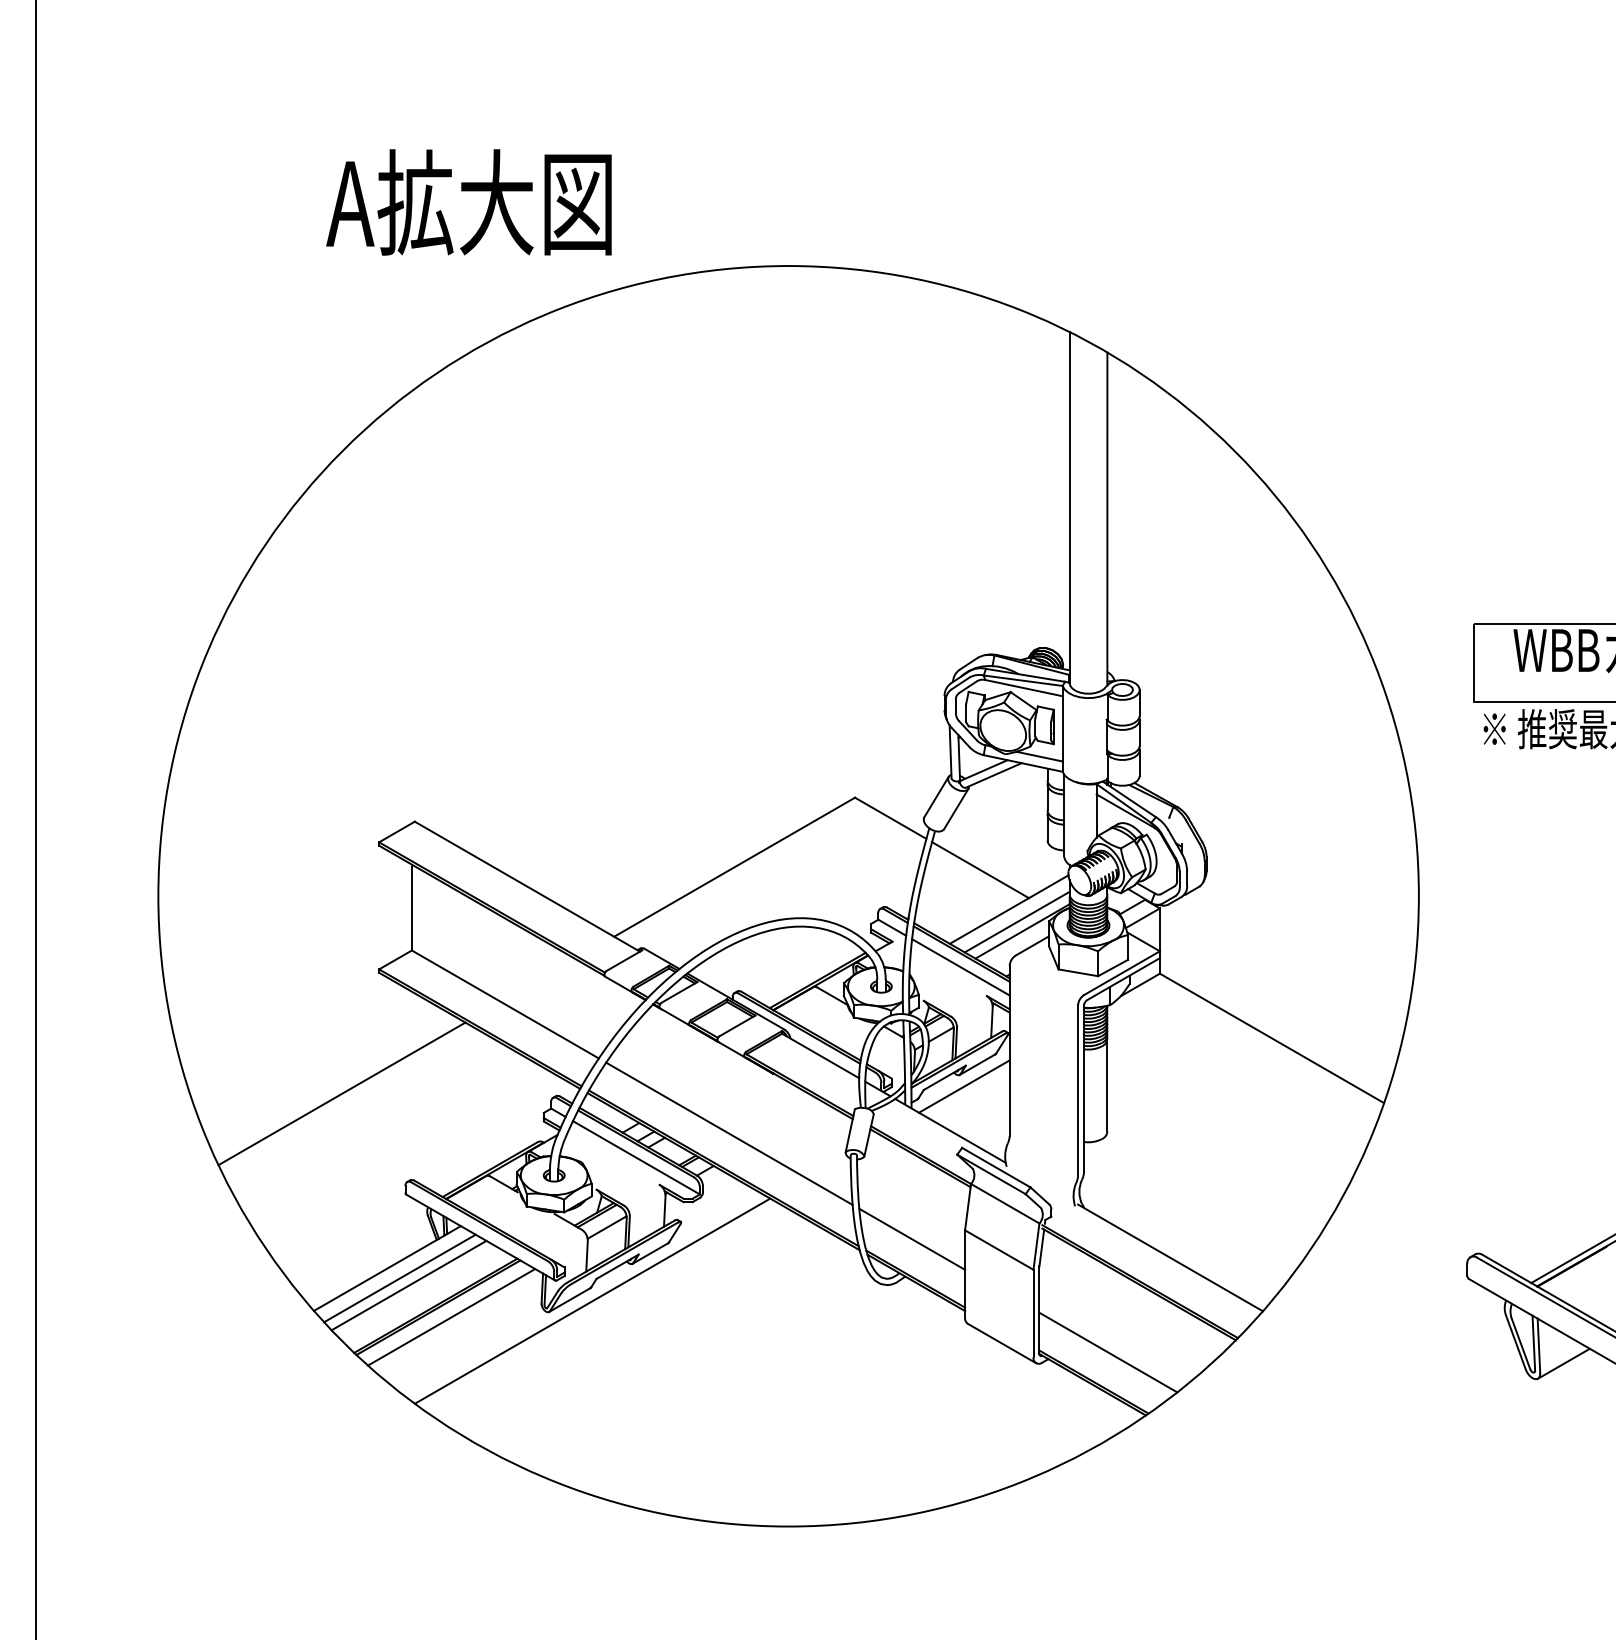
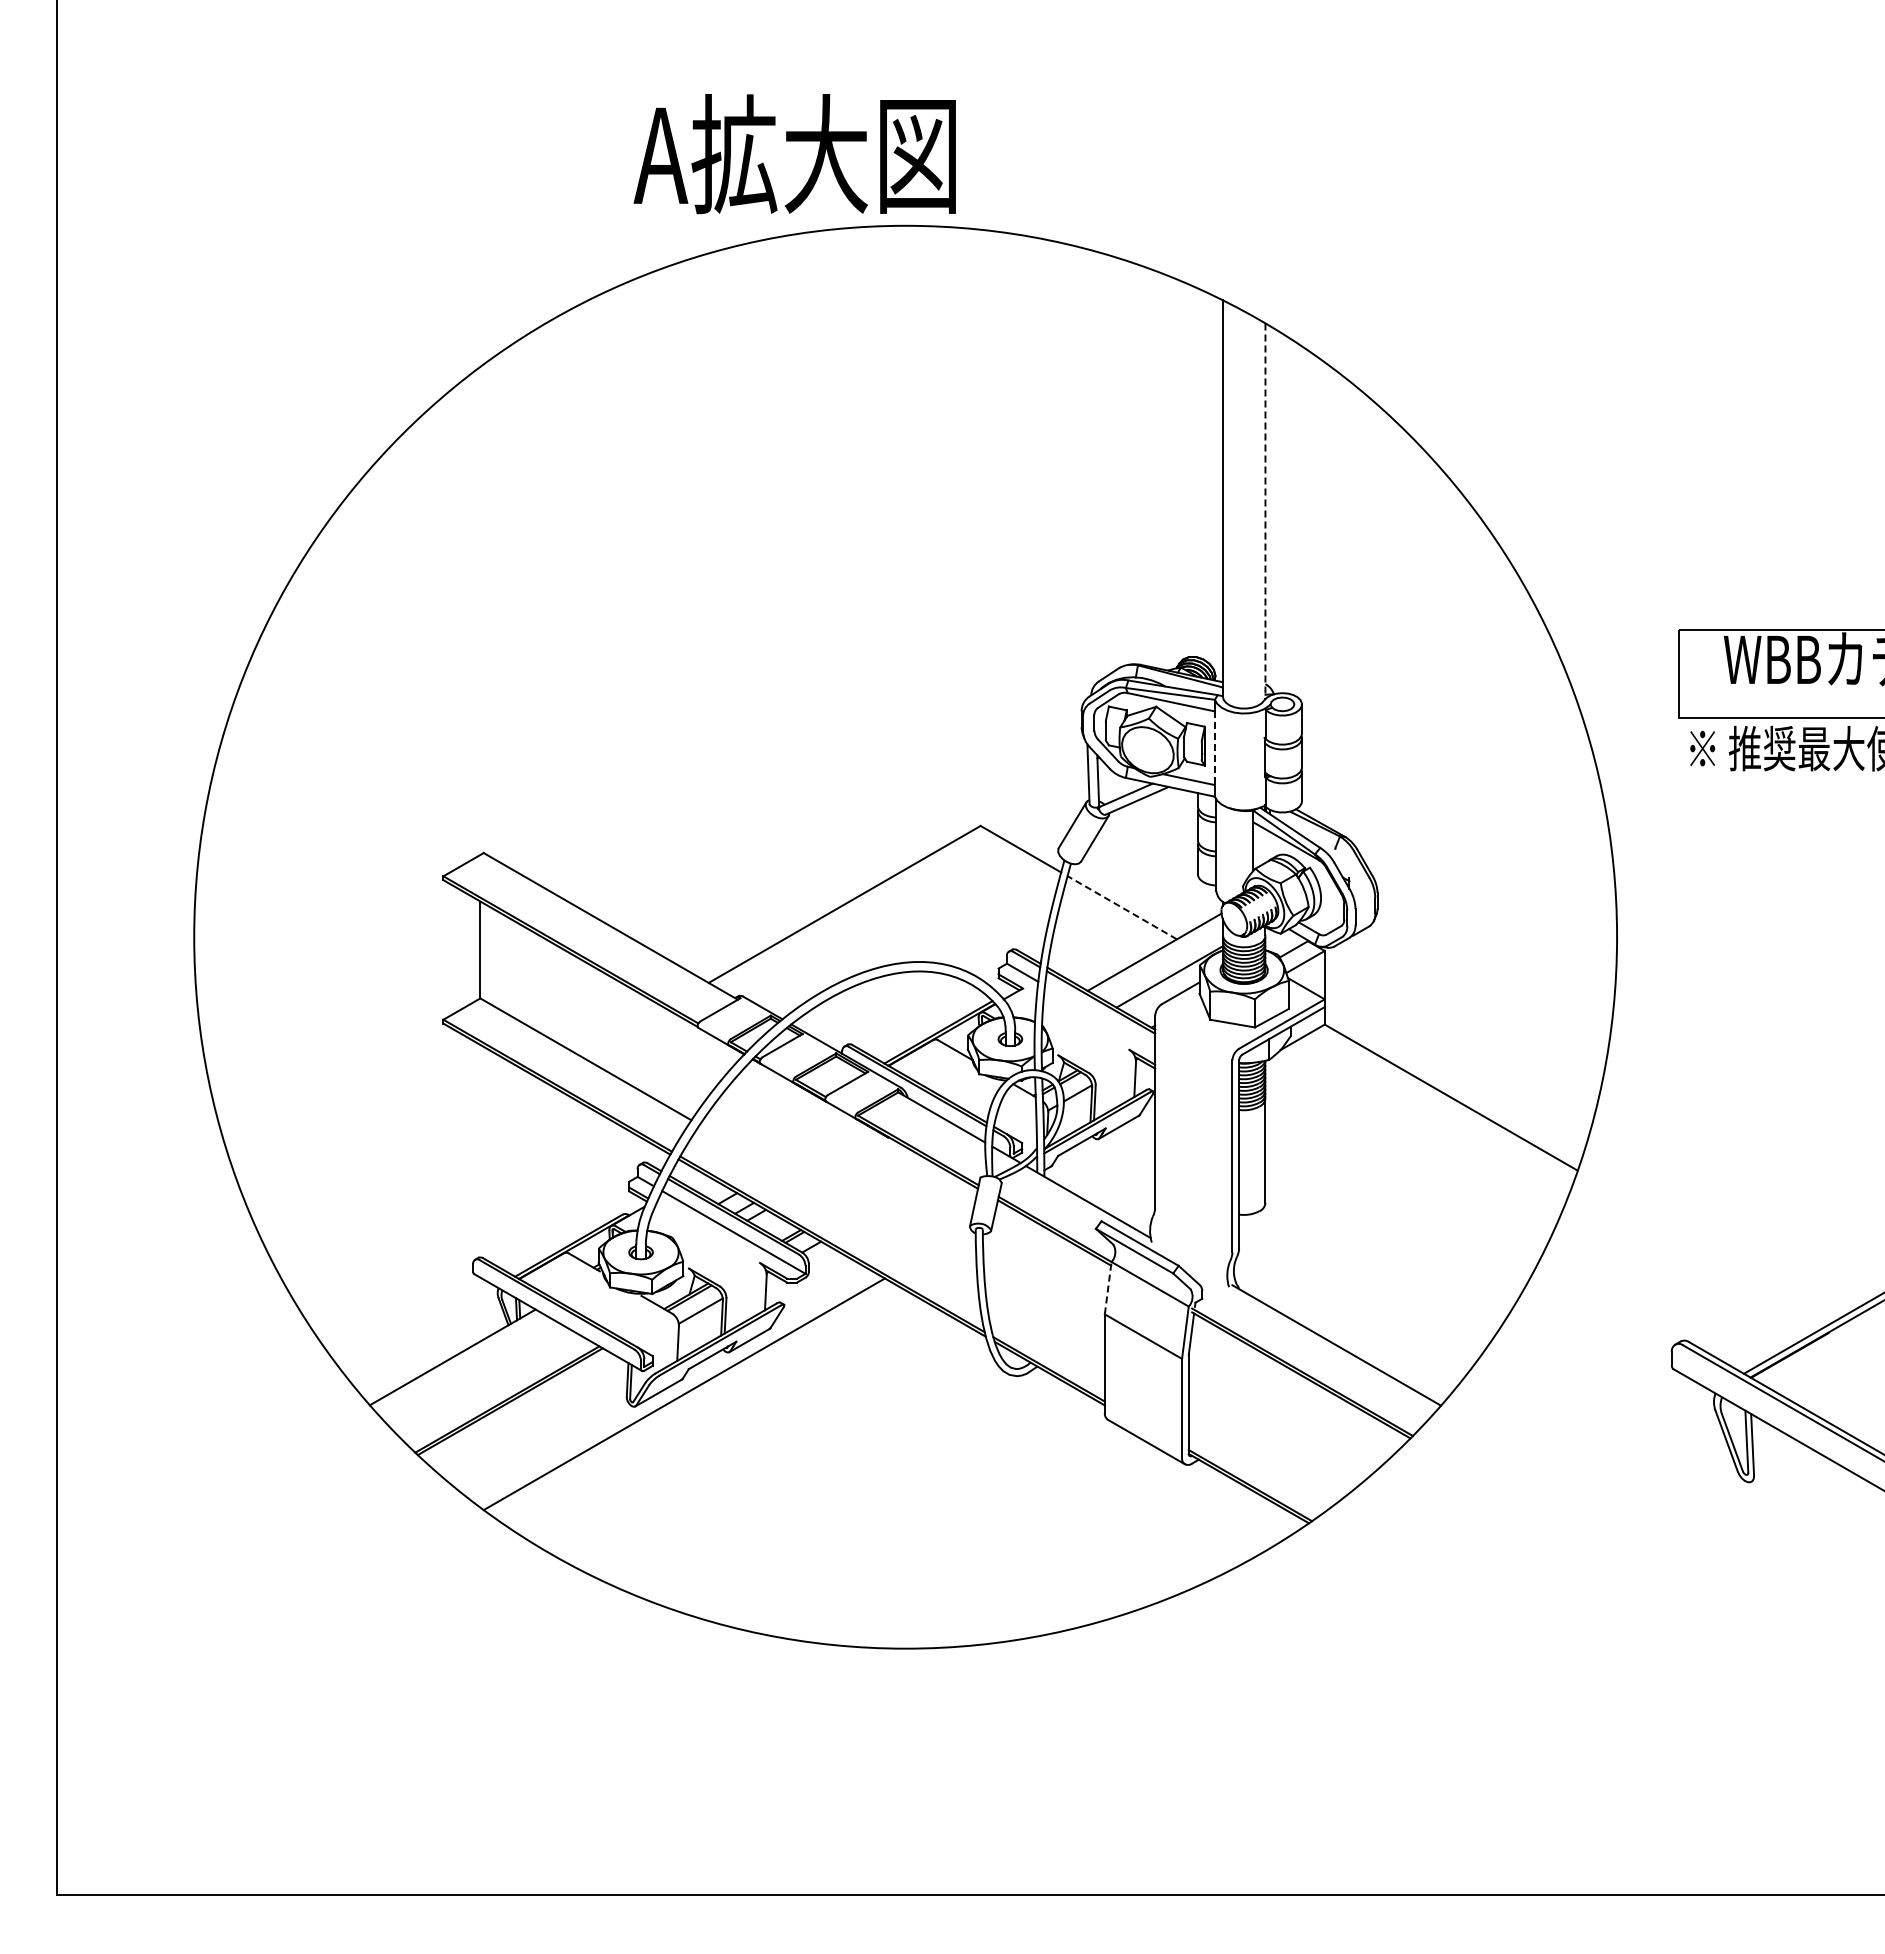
text: (468, 202) -> (794, 154), moved
line: (1107, 519) -> (1265, 511), solid -> dashed
line: (1062, 729) -> (1214, 748), solid -> dashed
line: (979, 869) -> (1121, 907), solid -> dashed
line: (1017, 922) -> (1163, 966), removed
line: (961, 967) -> (1100, 1017), removed
line: (963, 1086) -> (1103, 1151), removed
line: (341, 1093) -> (401, 1159), removed
line: (729, 1133) -> (838, 1205), removed
line: (968, 1206) -> (1108, 1287), solid -> dashed
line: (911, 1239) -> (1044, 1324), removed
line: (399, 1278) -> (466, 1368), removed
line: (408, 1285) -> (476, 1376), removed
line: (450, 1317) -> (524, 1412), removed
line: (1108, 1352) -> (1266, 1452), removed
line: (1563, 1363) -> (1780, 1464), removed

